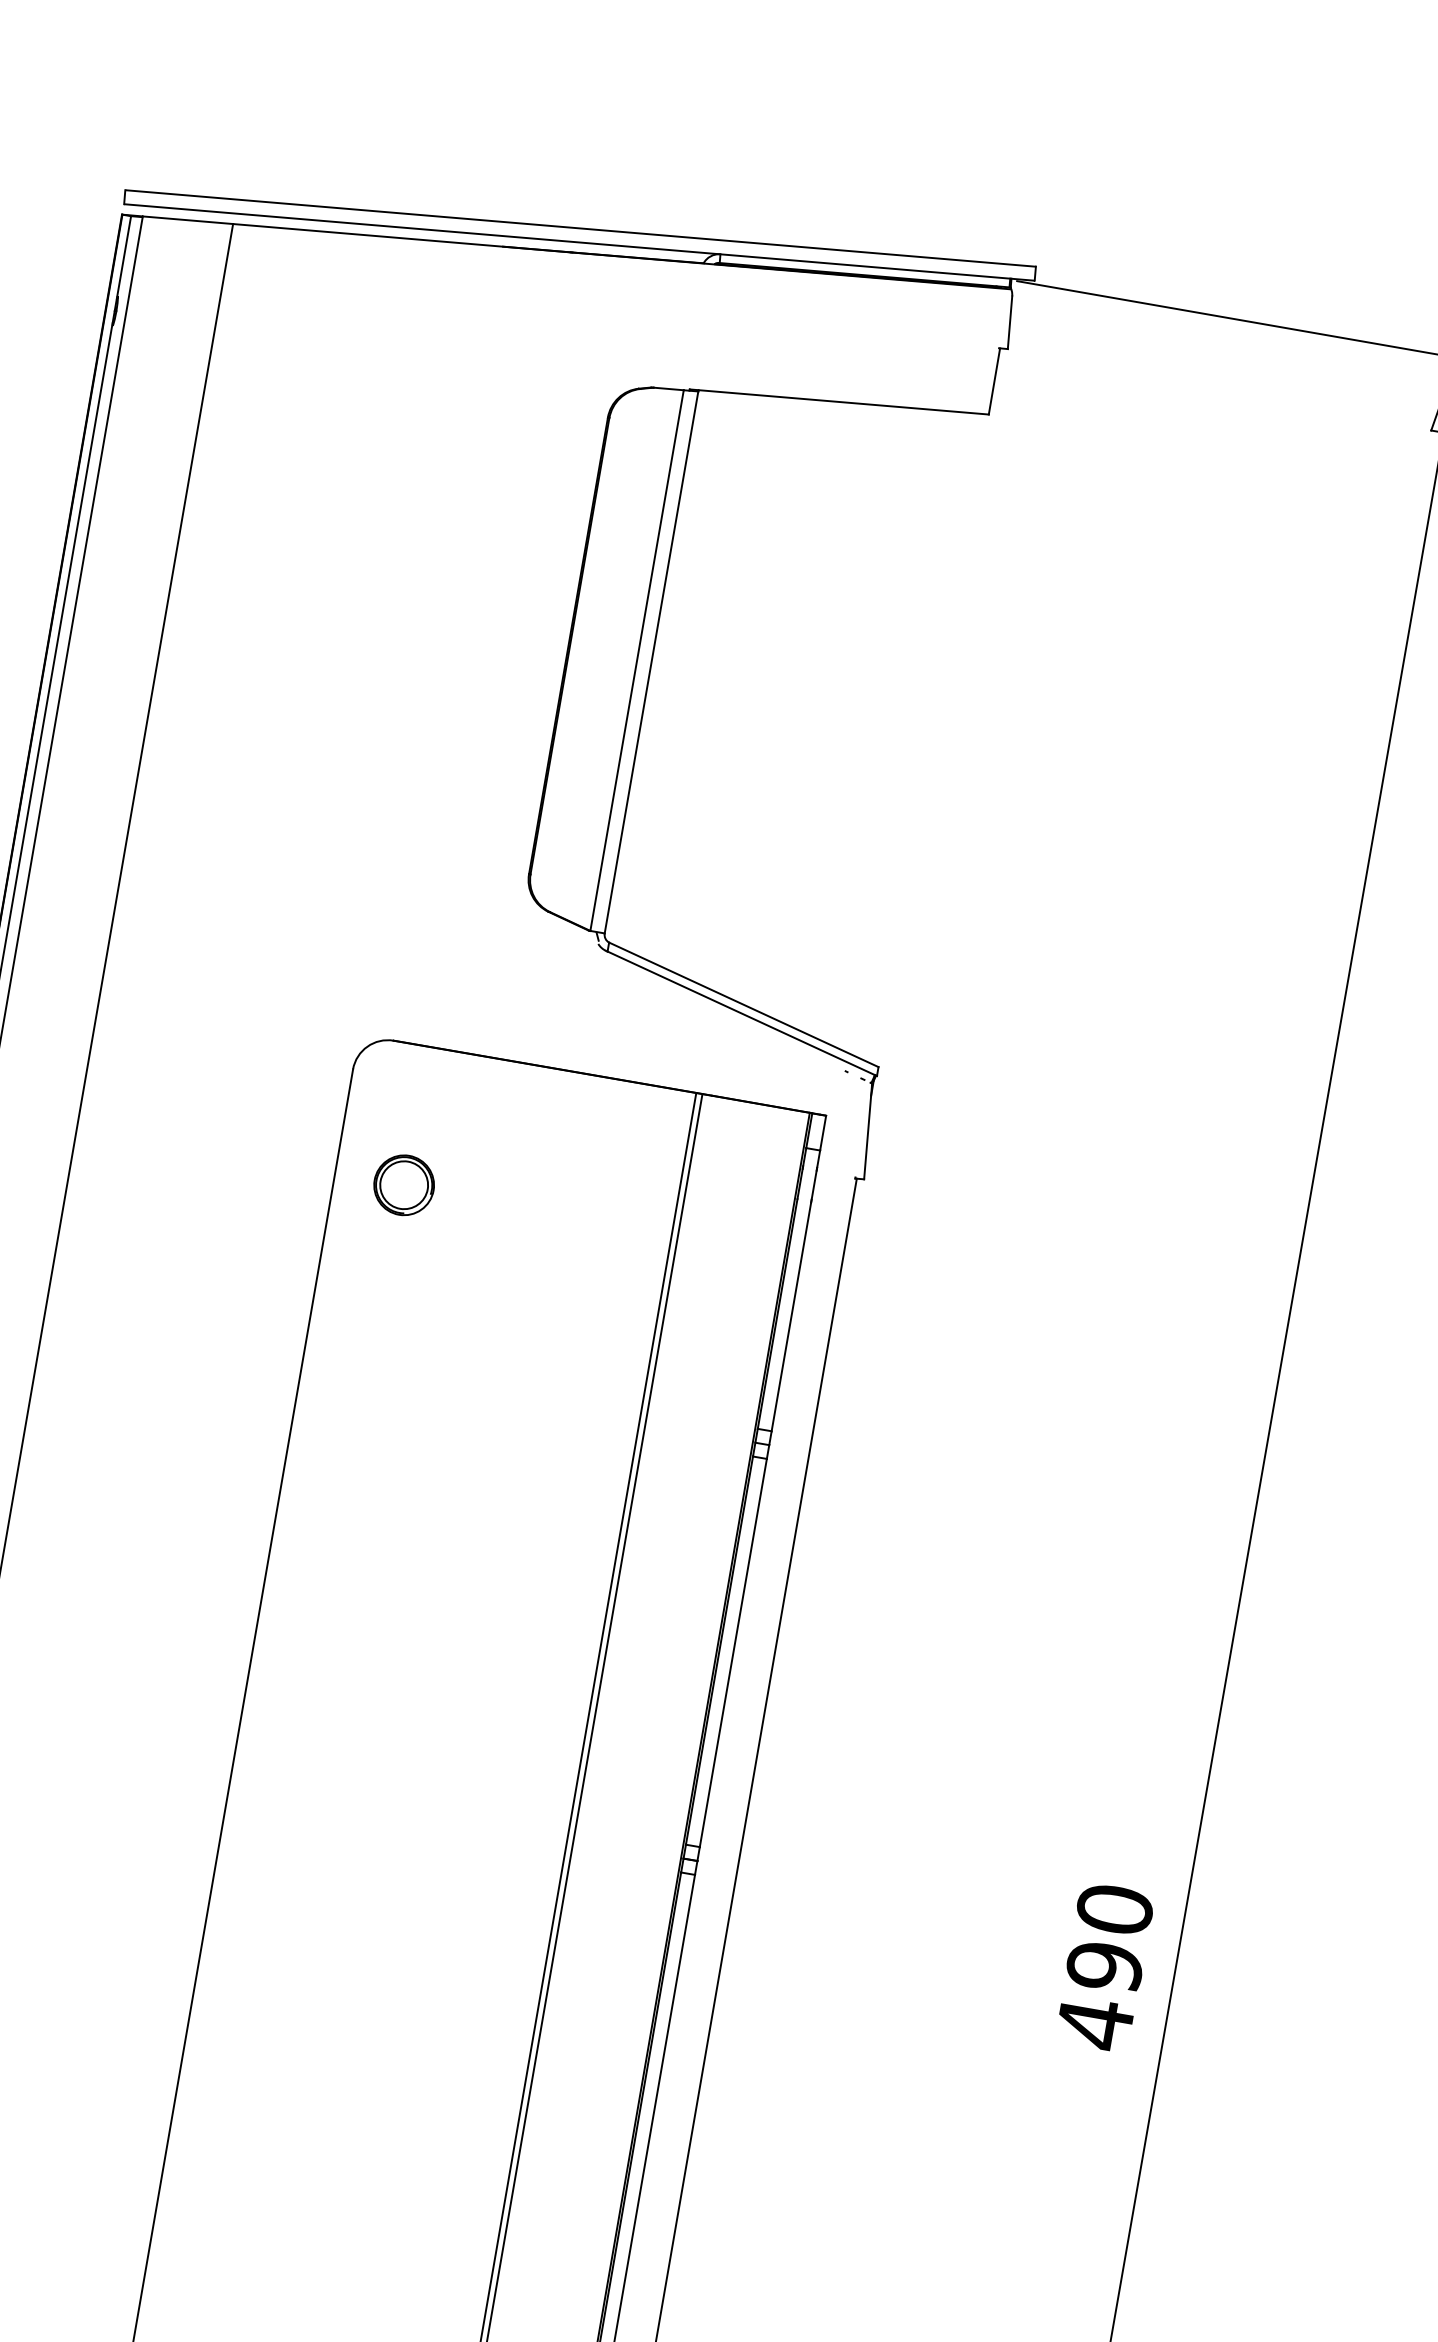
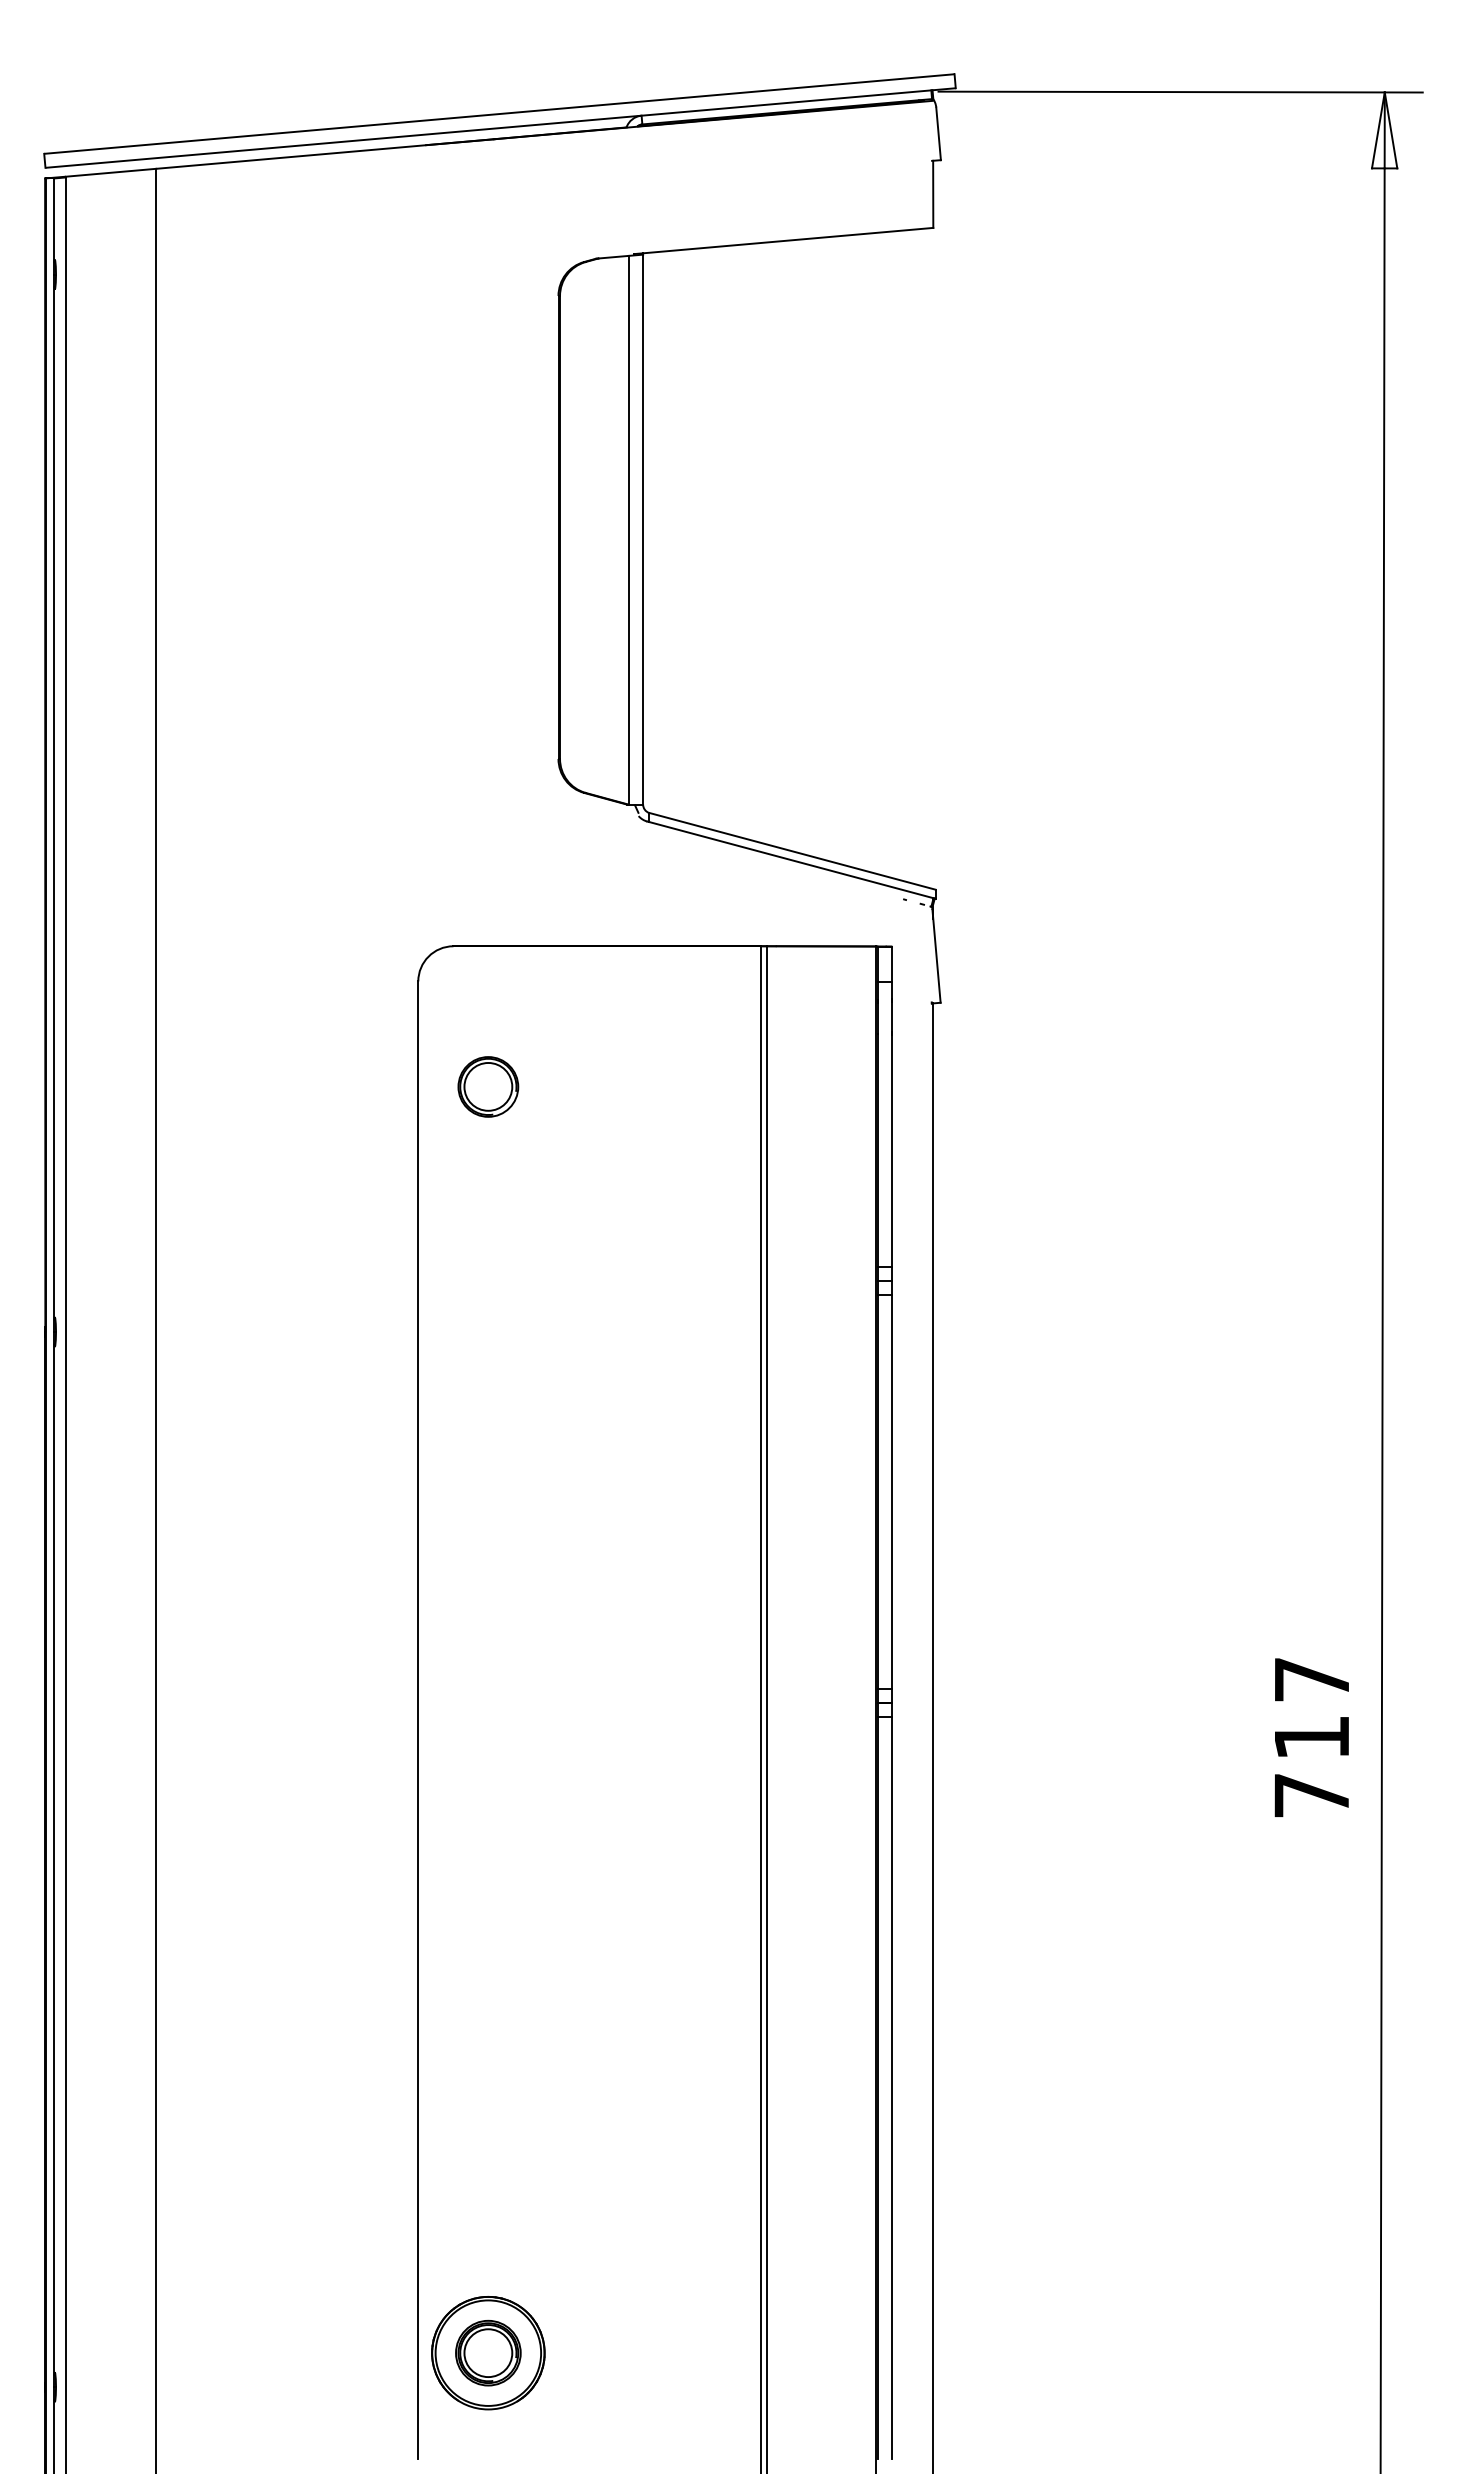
text: (1104, 1967) -> (1311, 1738), 490 -> 717

